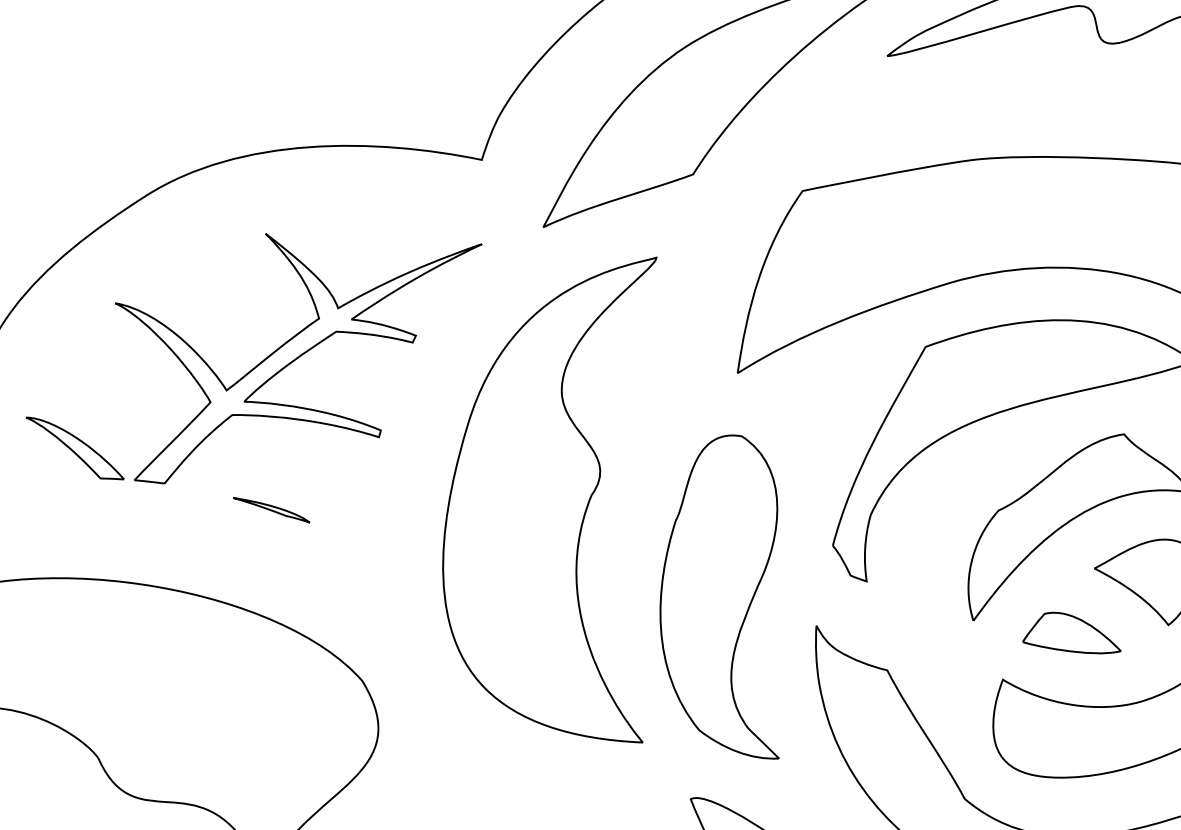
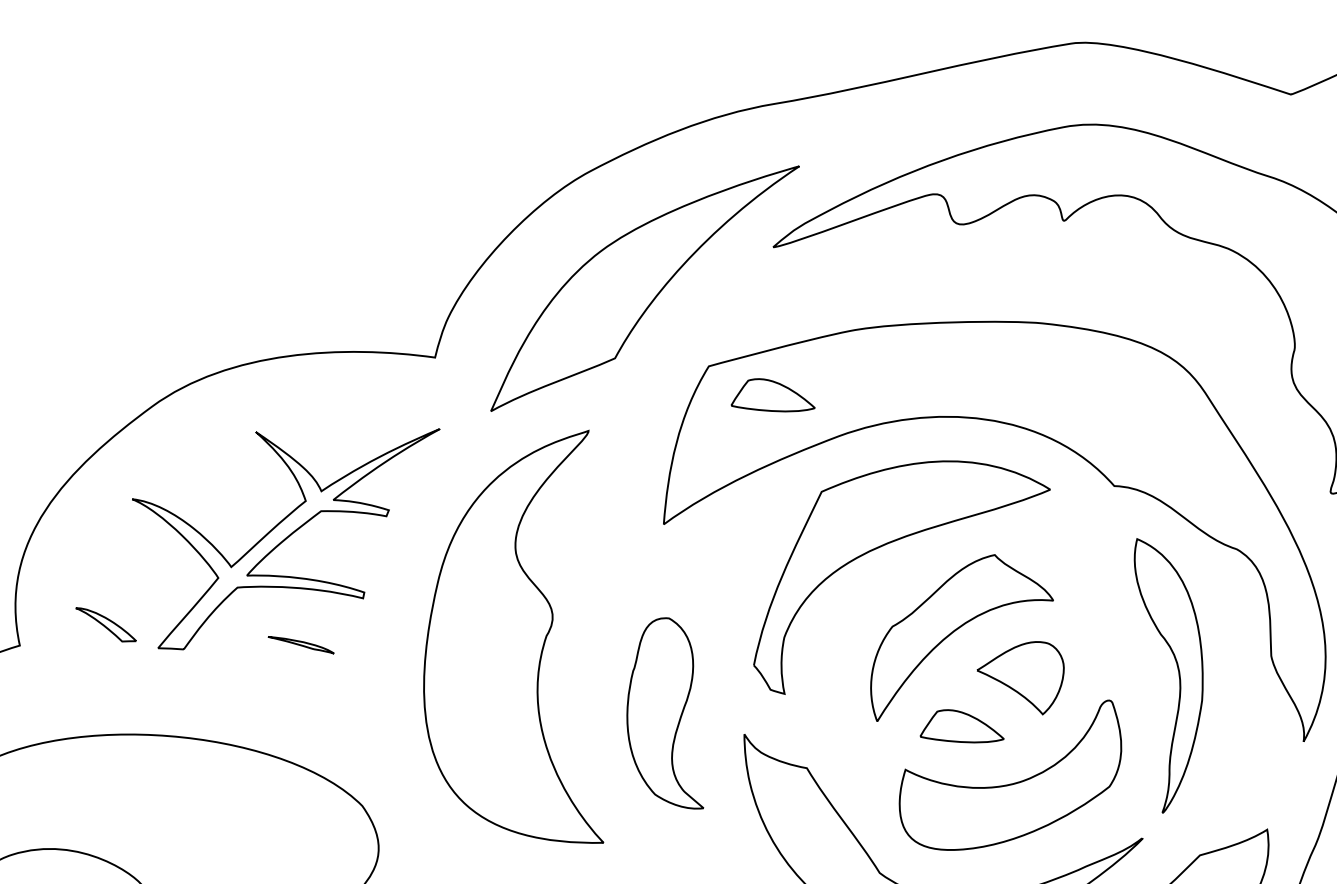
part: (875, 230) -> (772, 395), added
part: (74, 448) -> (105, 624), size x0.7
part: (270, 510) -> (300, 645), moved
part: (725, 595) -> (665, 713), size x0.7

